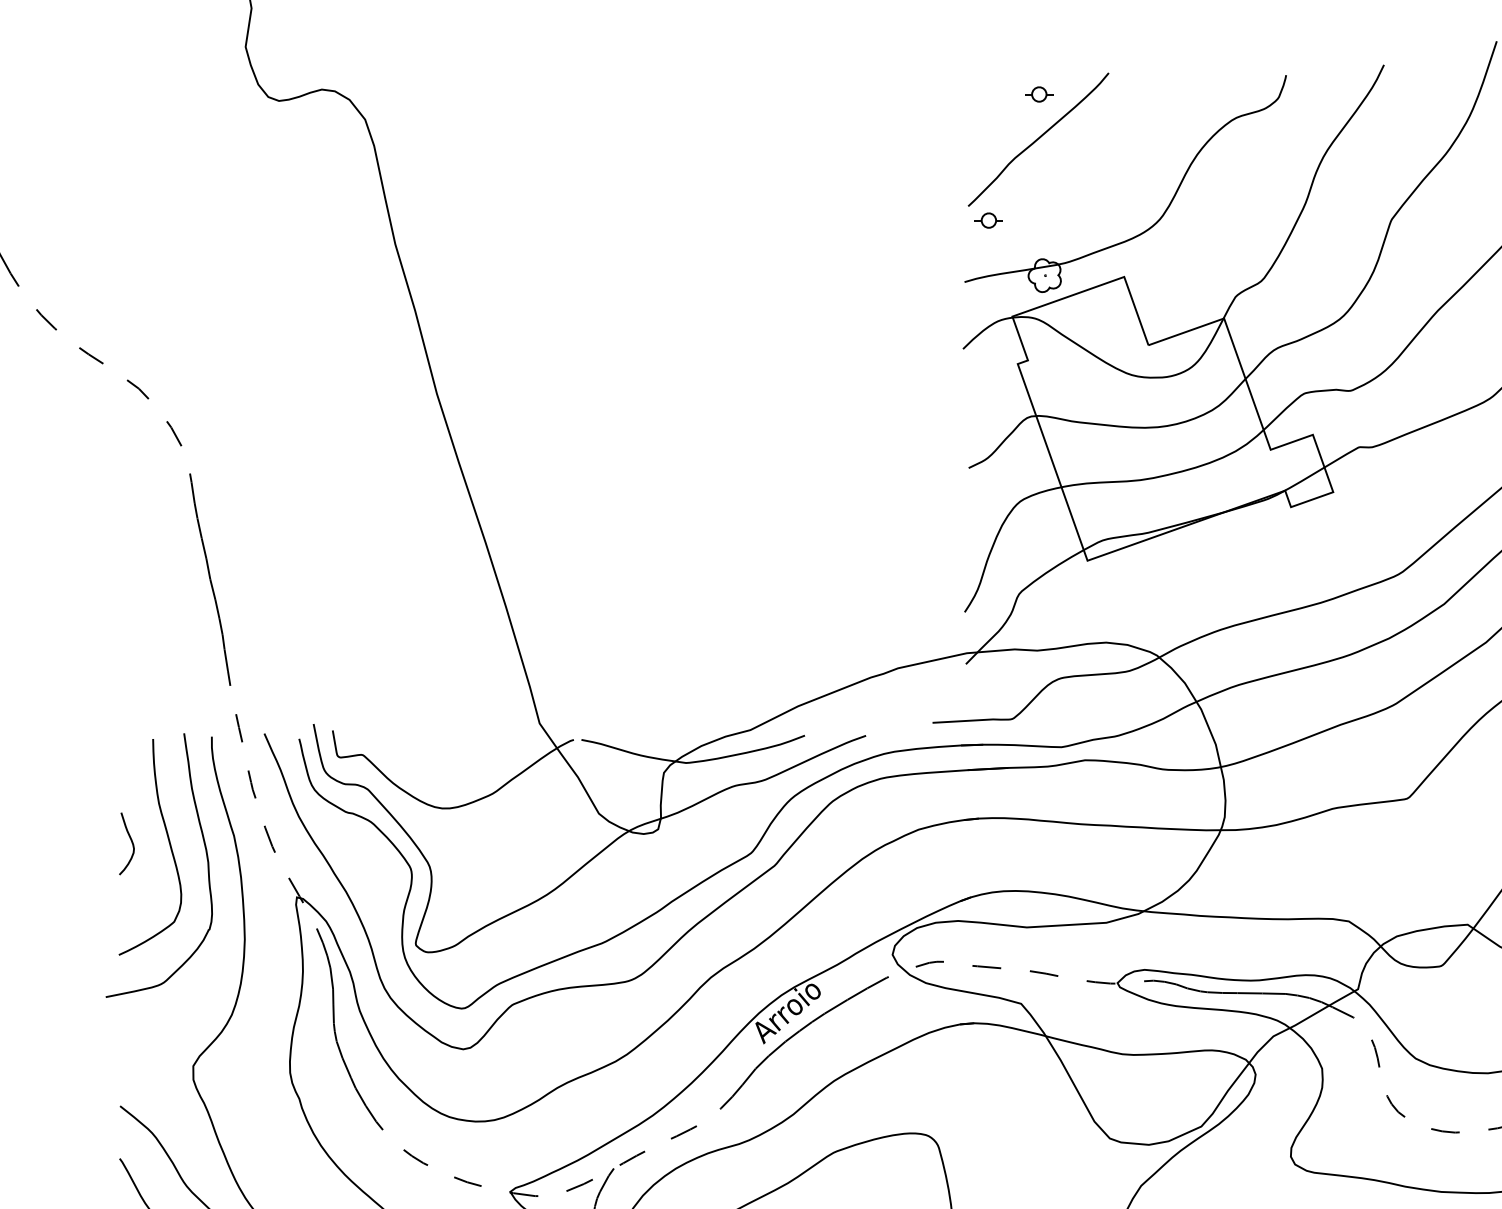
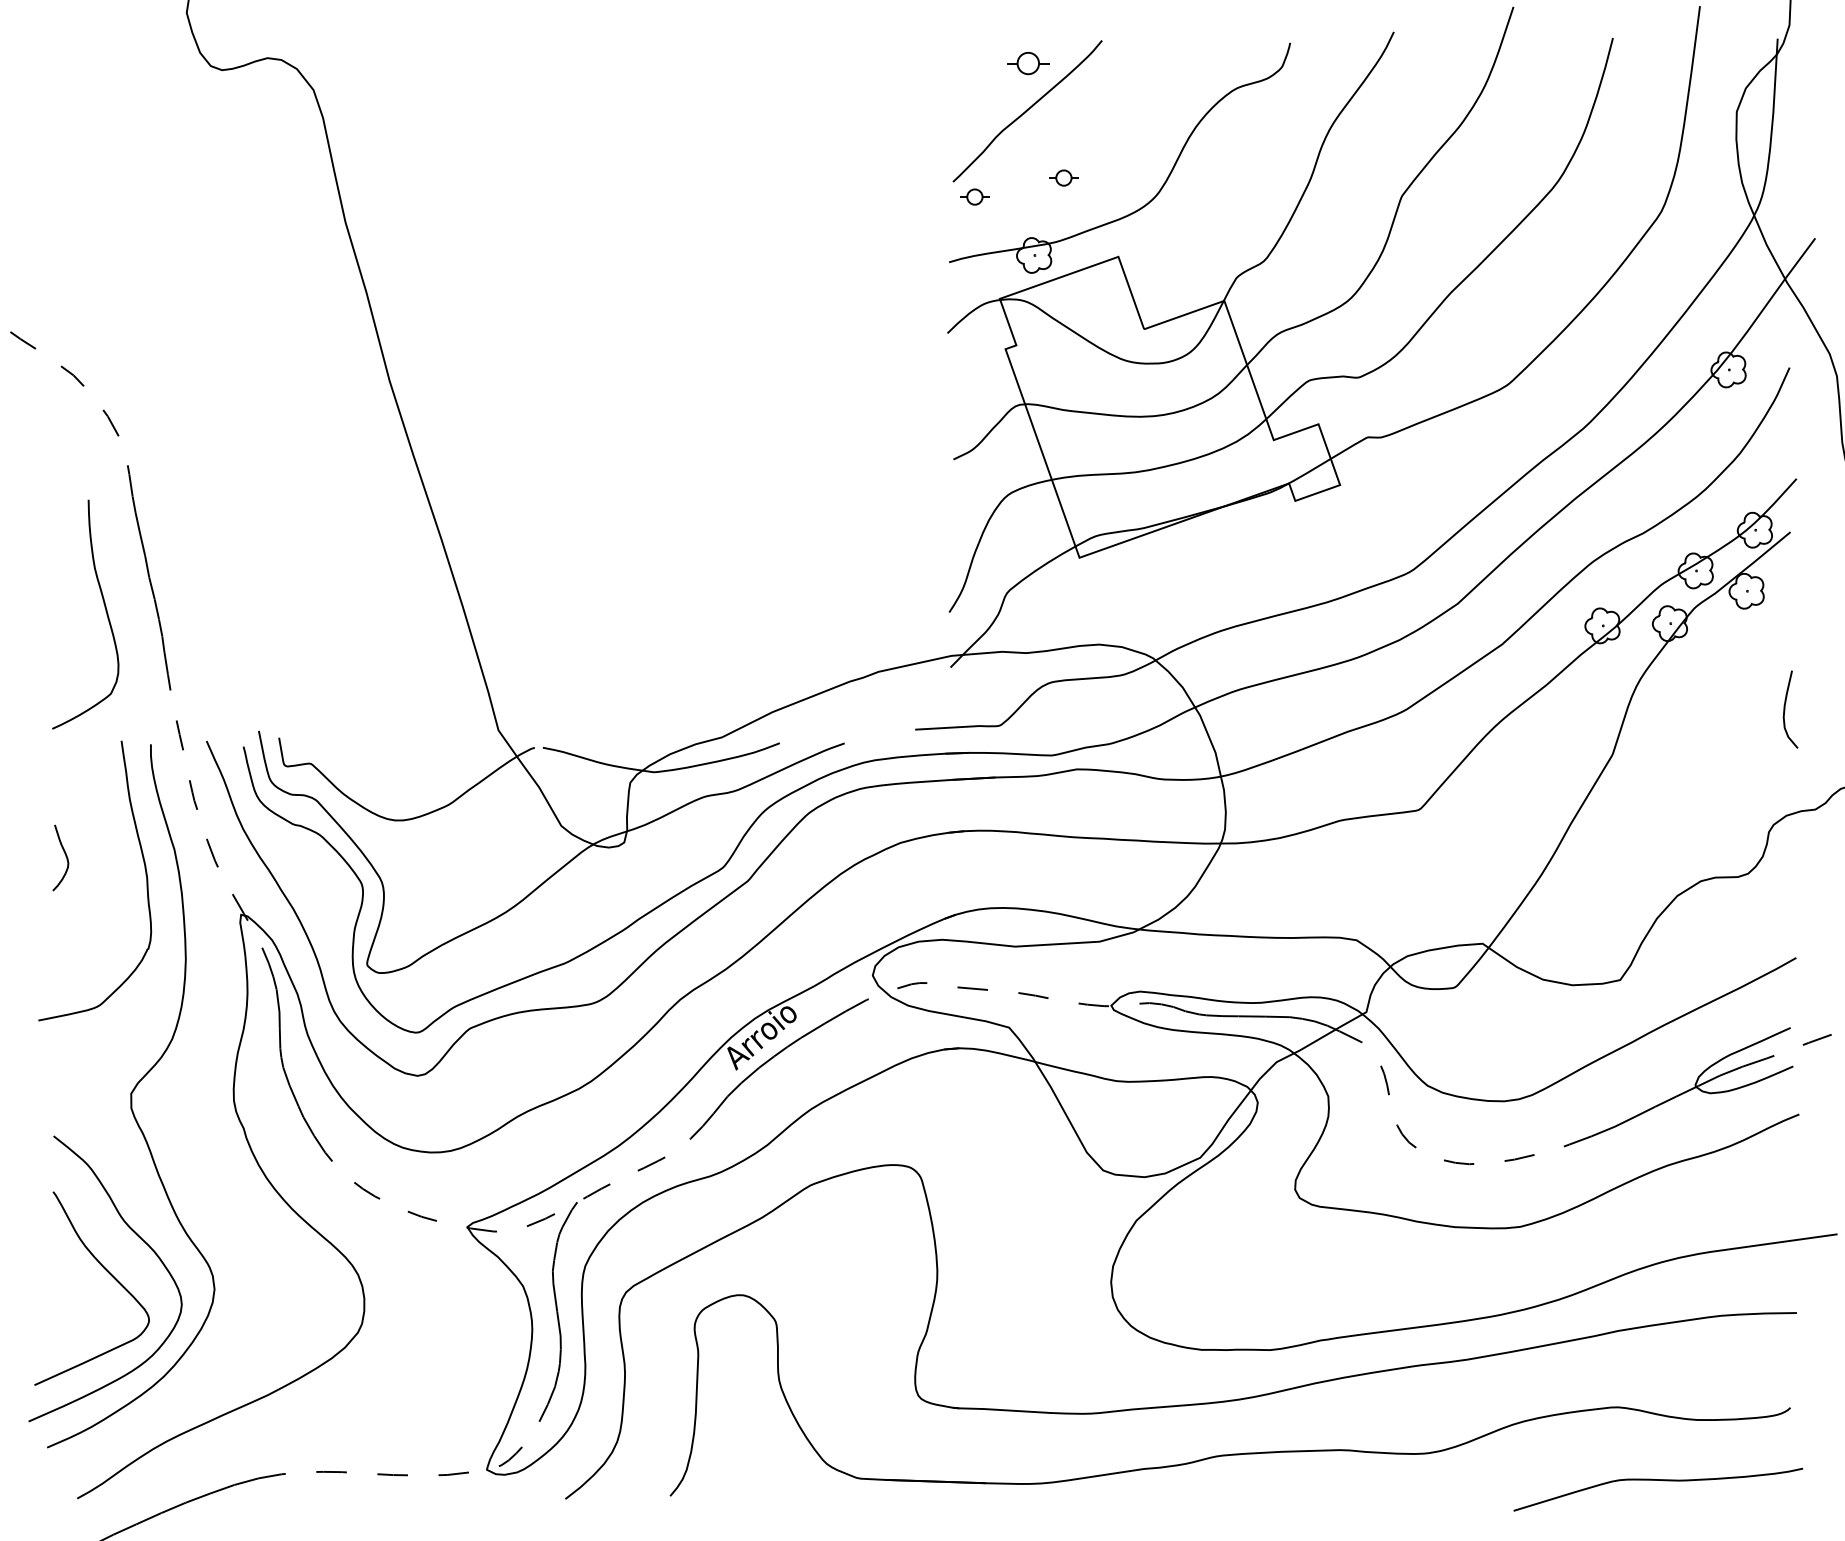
part: (1039, 93) -> (1028, 62), size x1.4
part: (1072, 202) -> (1063, 177), added
curve: (169, 844) -> (105, 611), moved

